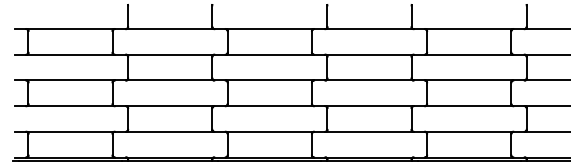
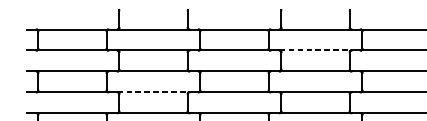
line: (370, 54) -> (316, 50), solid -> dashed
line: (170, 106) -> (153, 92), solid -> dashed

